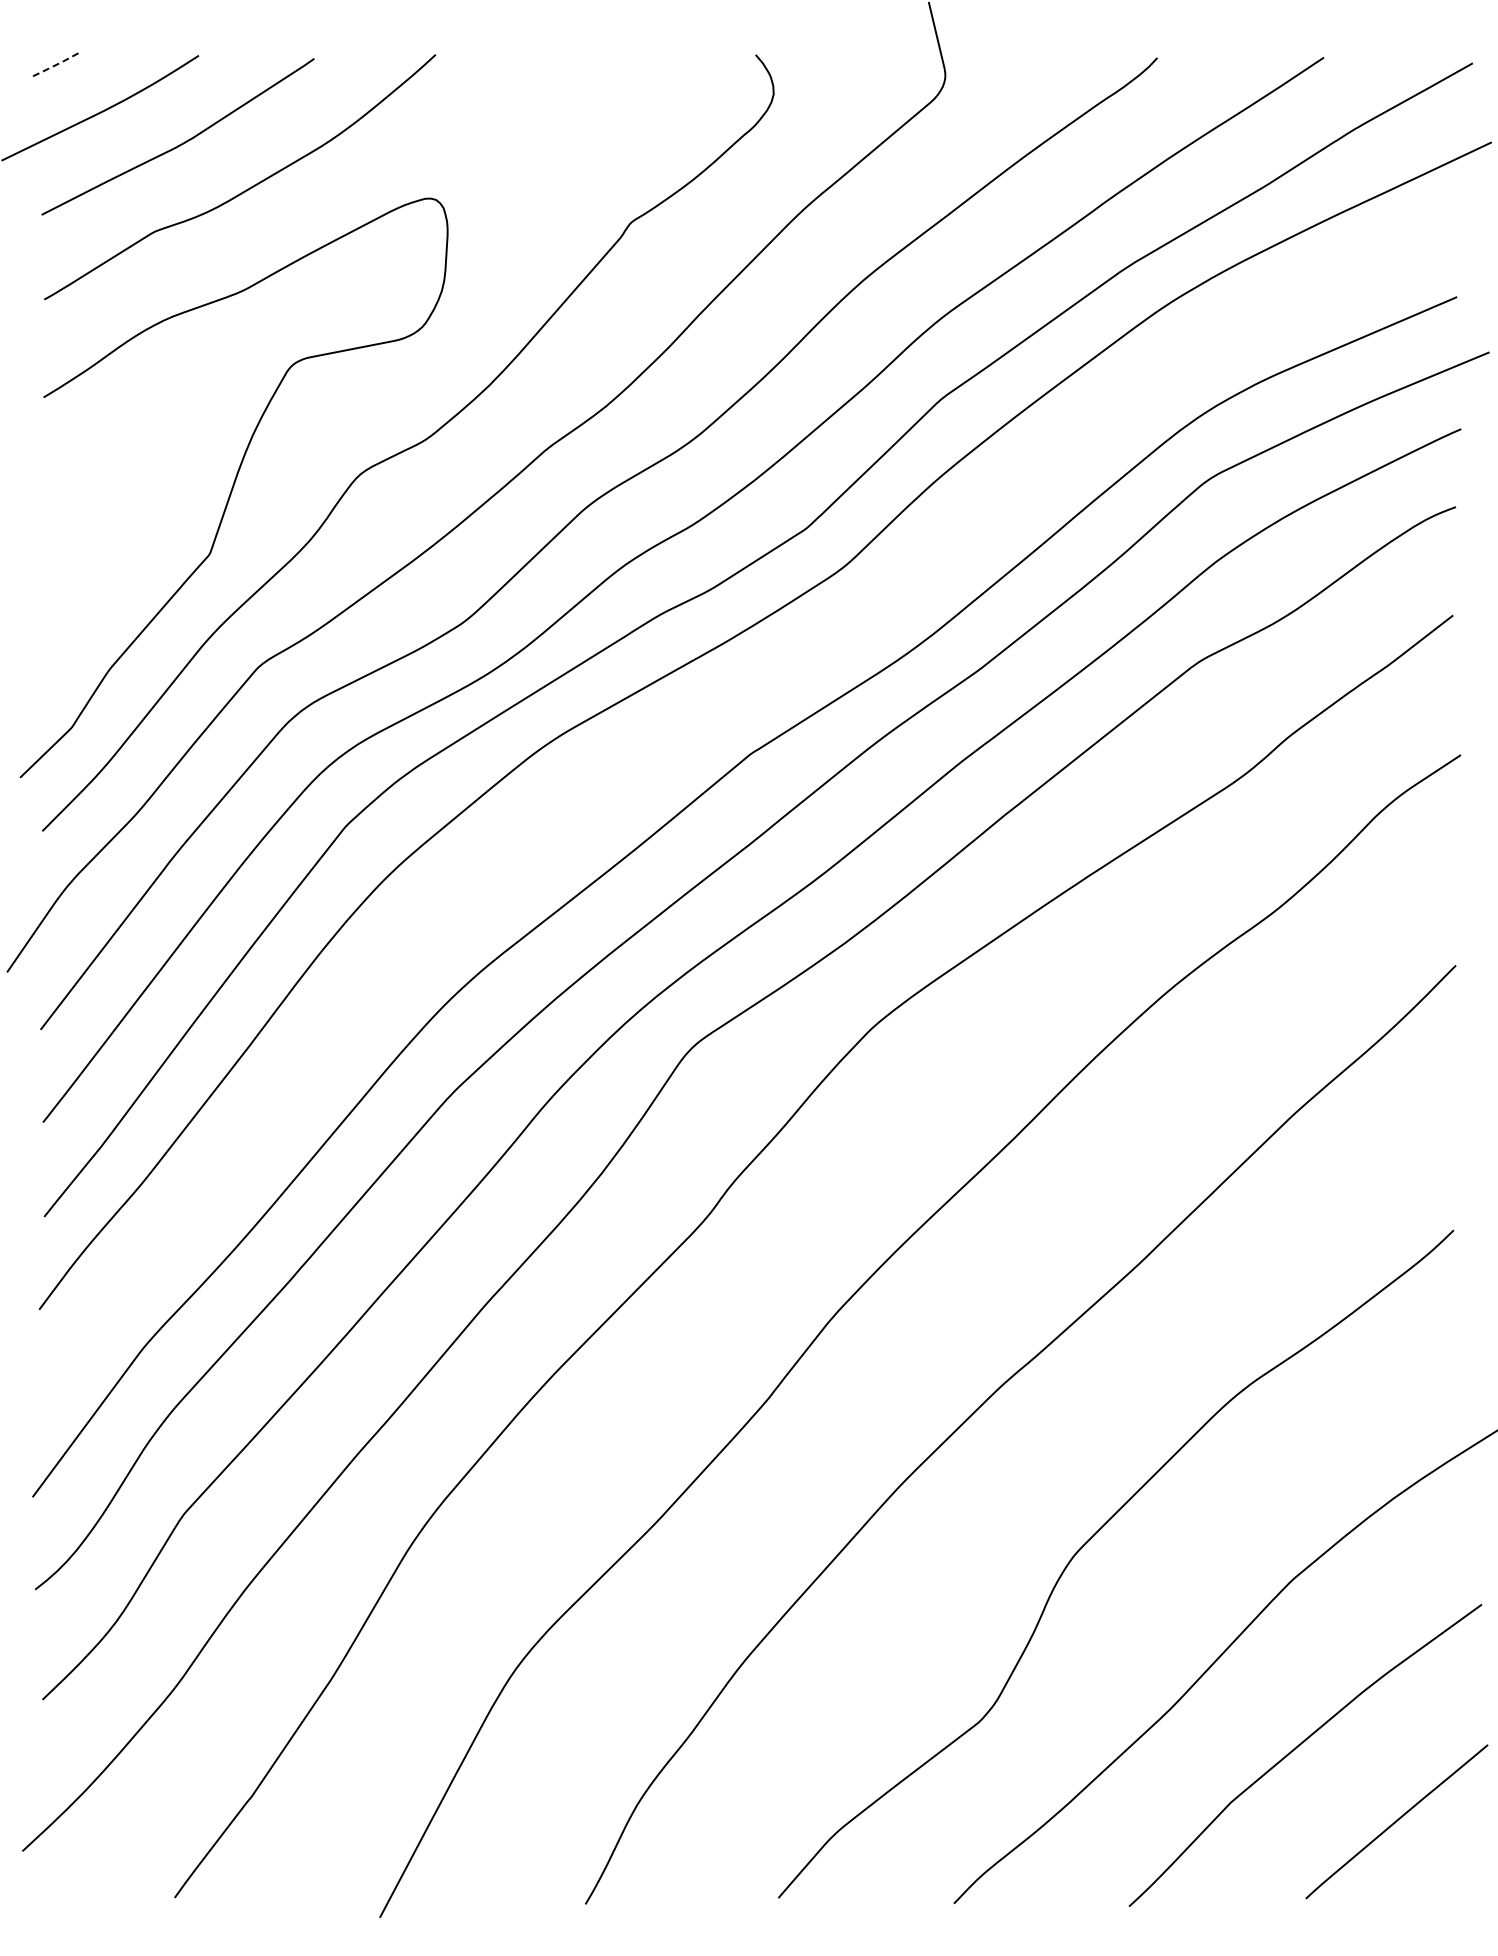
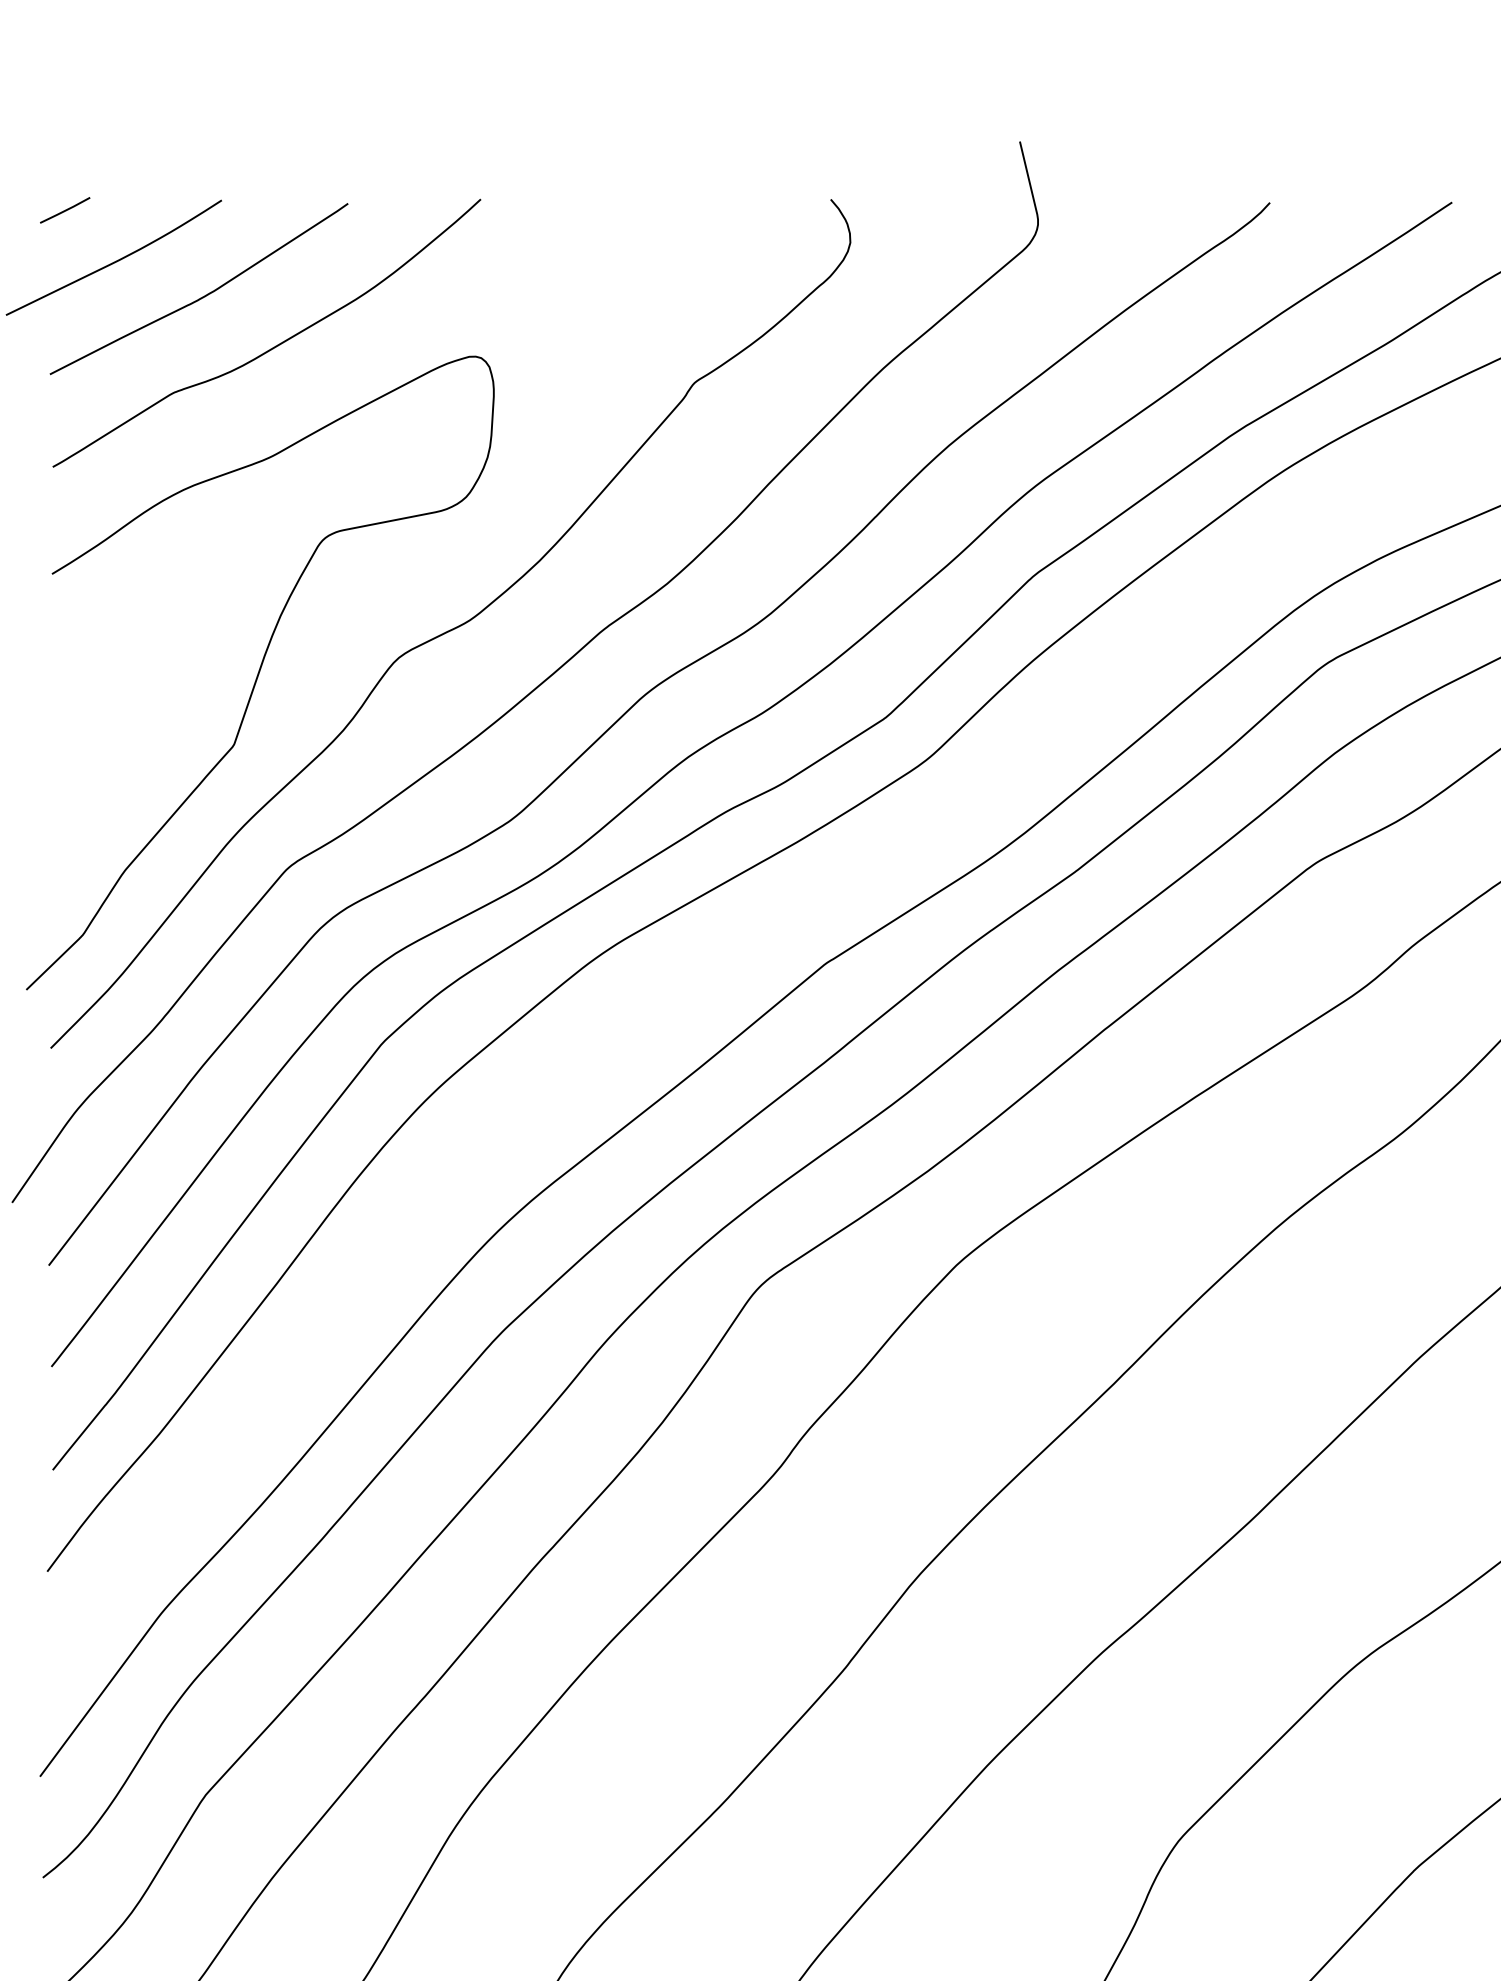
line: (55, 65) -> (65, 211), dashed -> solid

